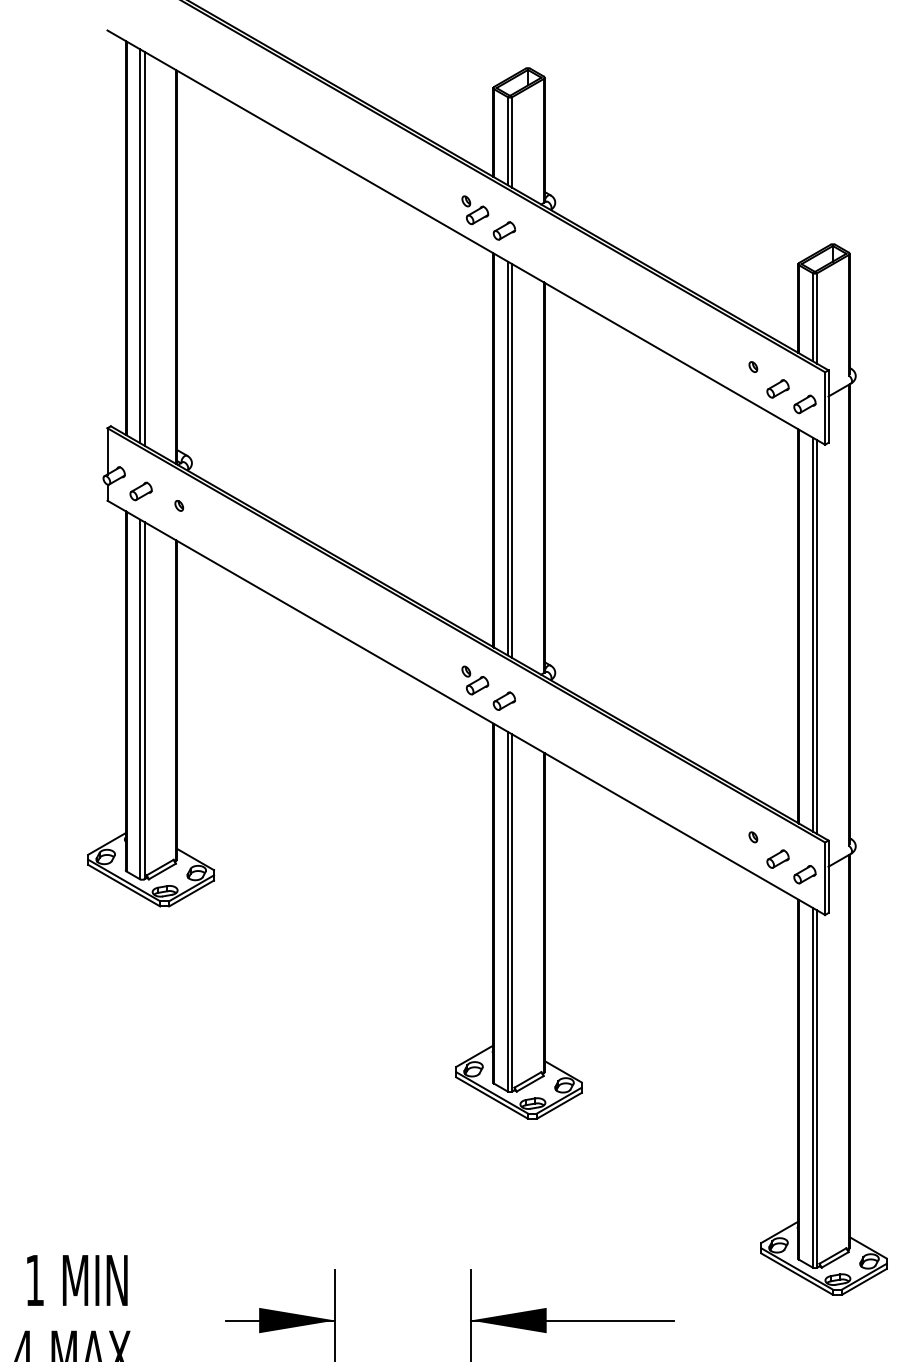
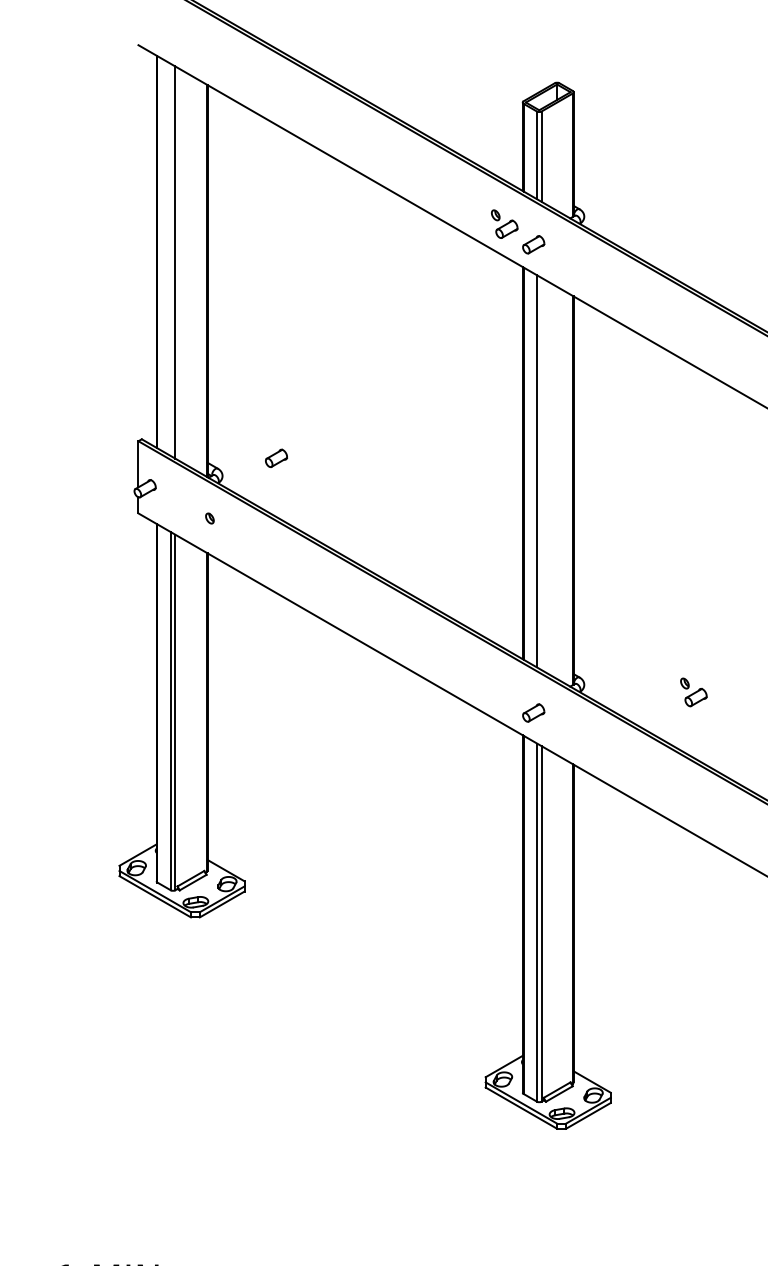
line: (140, 246) -> (171, 260), removed
line: (512, 461) -> (541, 474), removed
part: (140, 491) -> (275, 458), moved
part: (475, 680) -> (694, 692), moved

